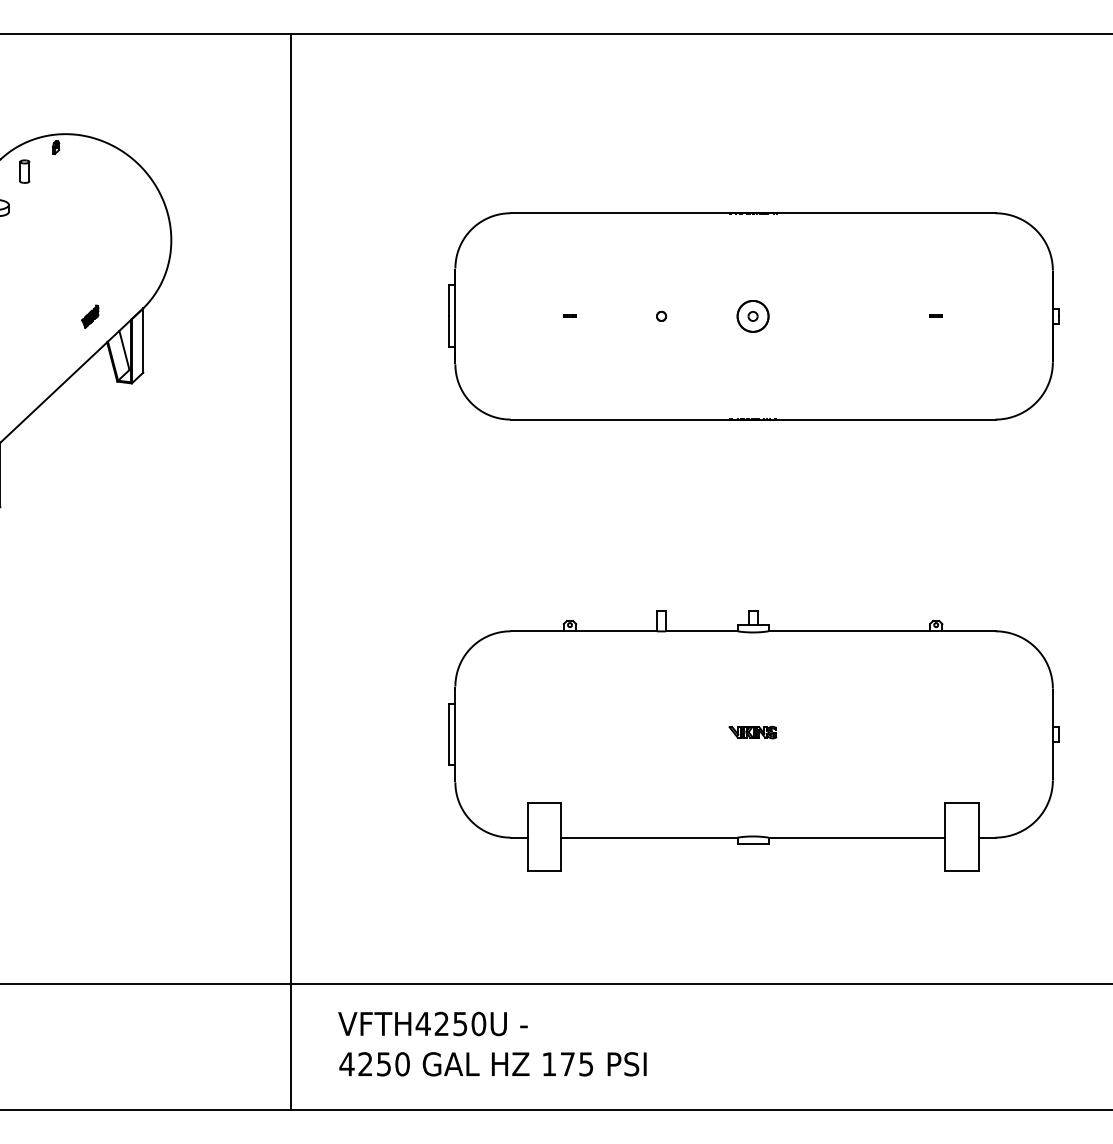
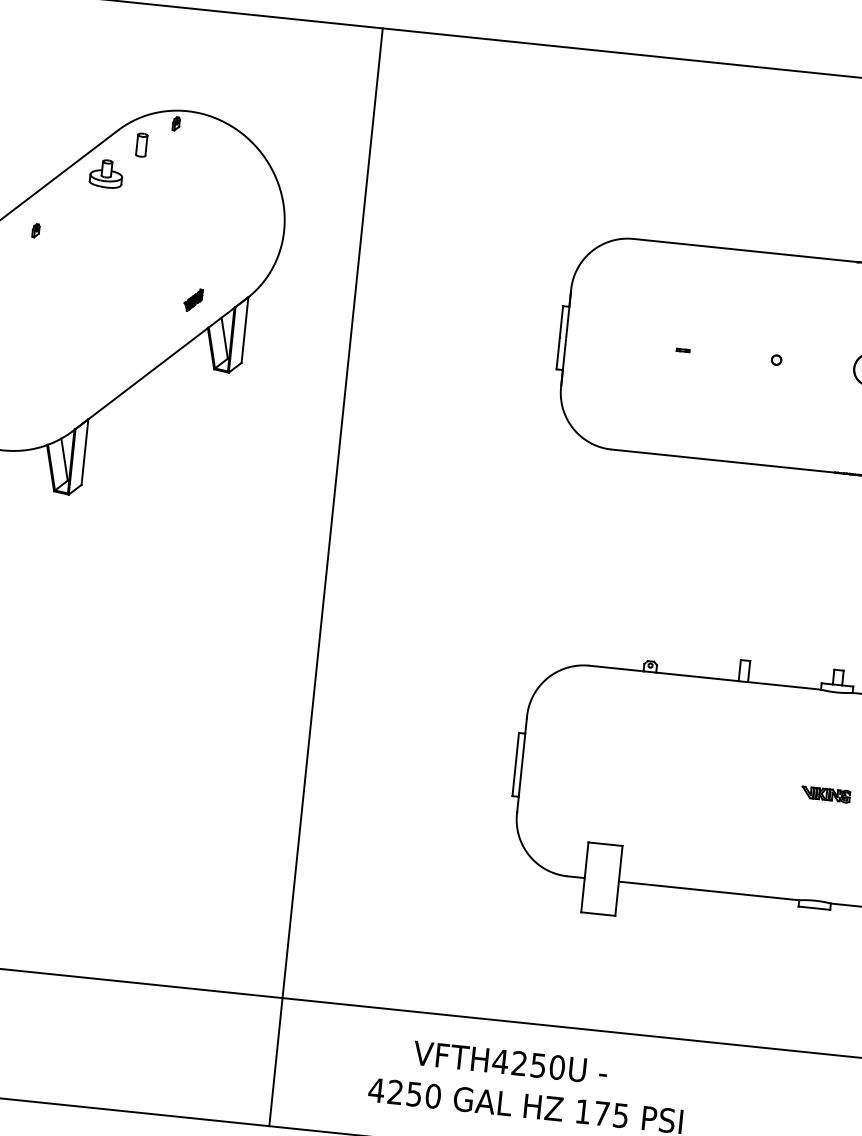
line: (290, 571) -> (325, 576), moved
text: (432, 1023) -> (510, 1062), moved

